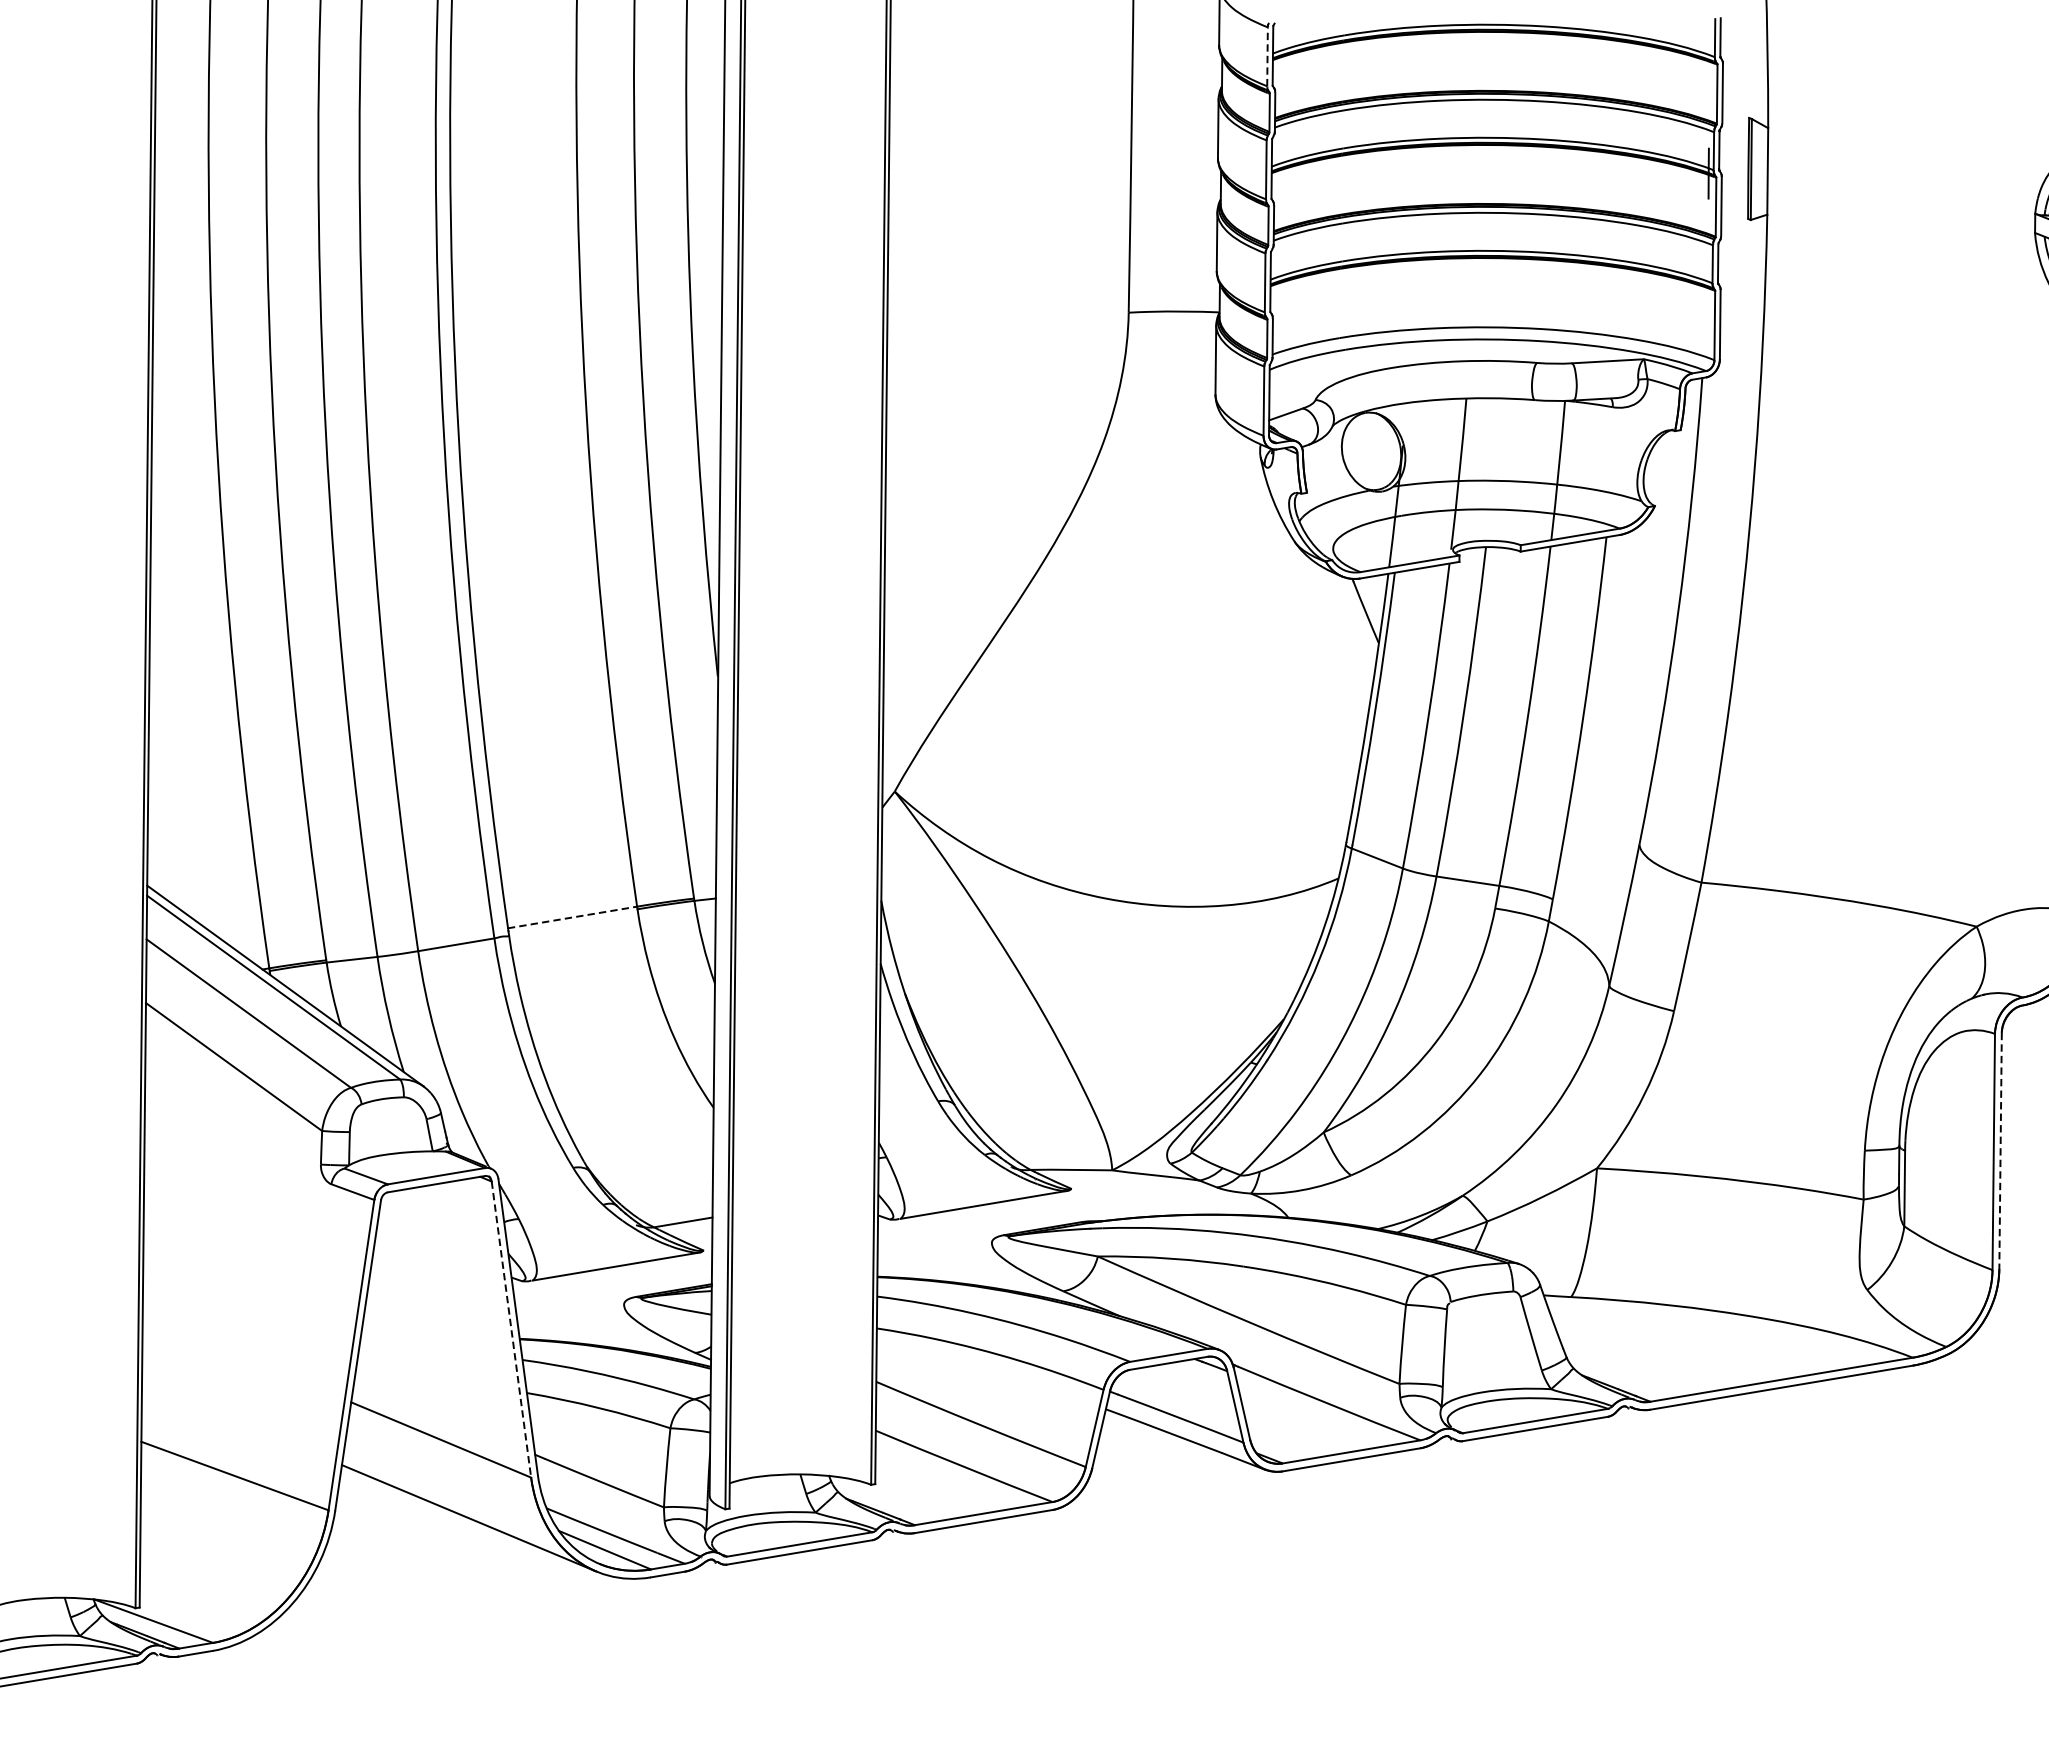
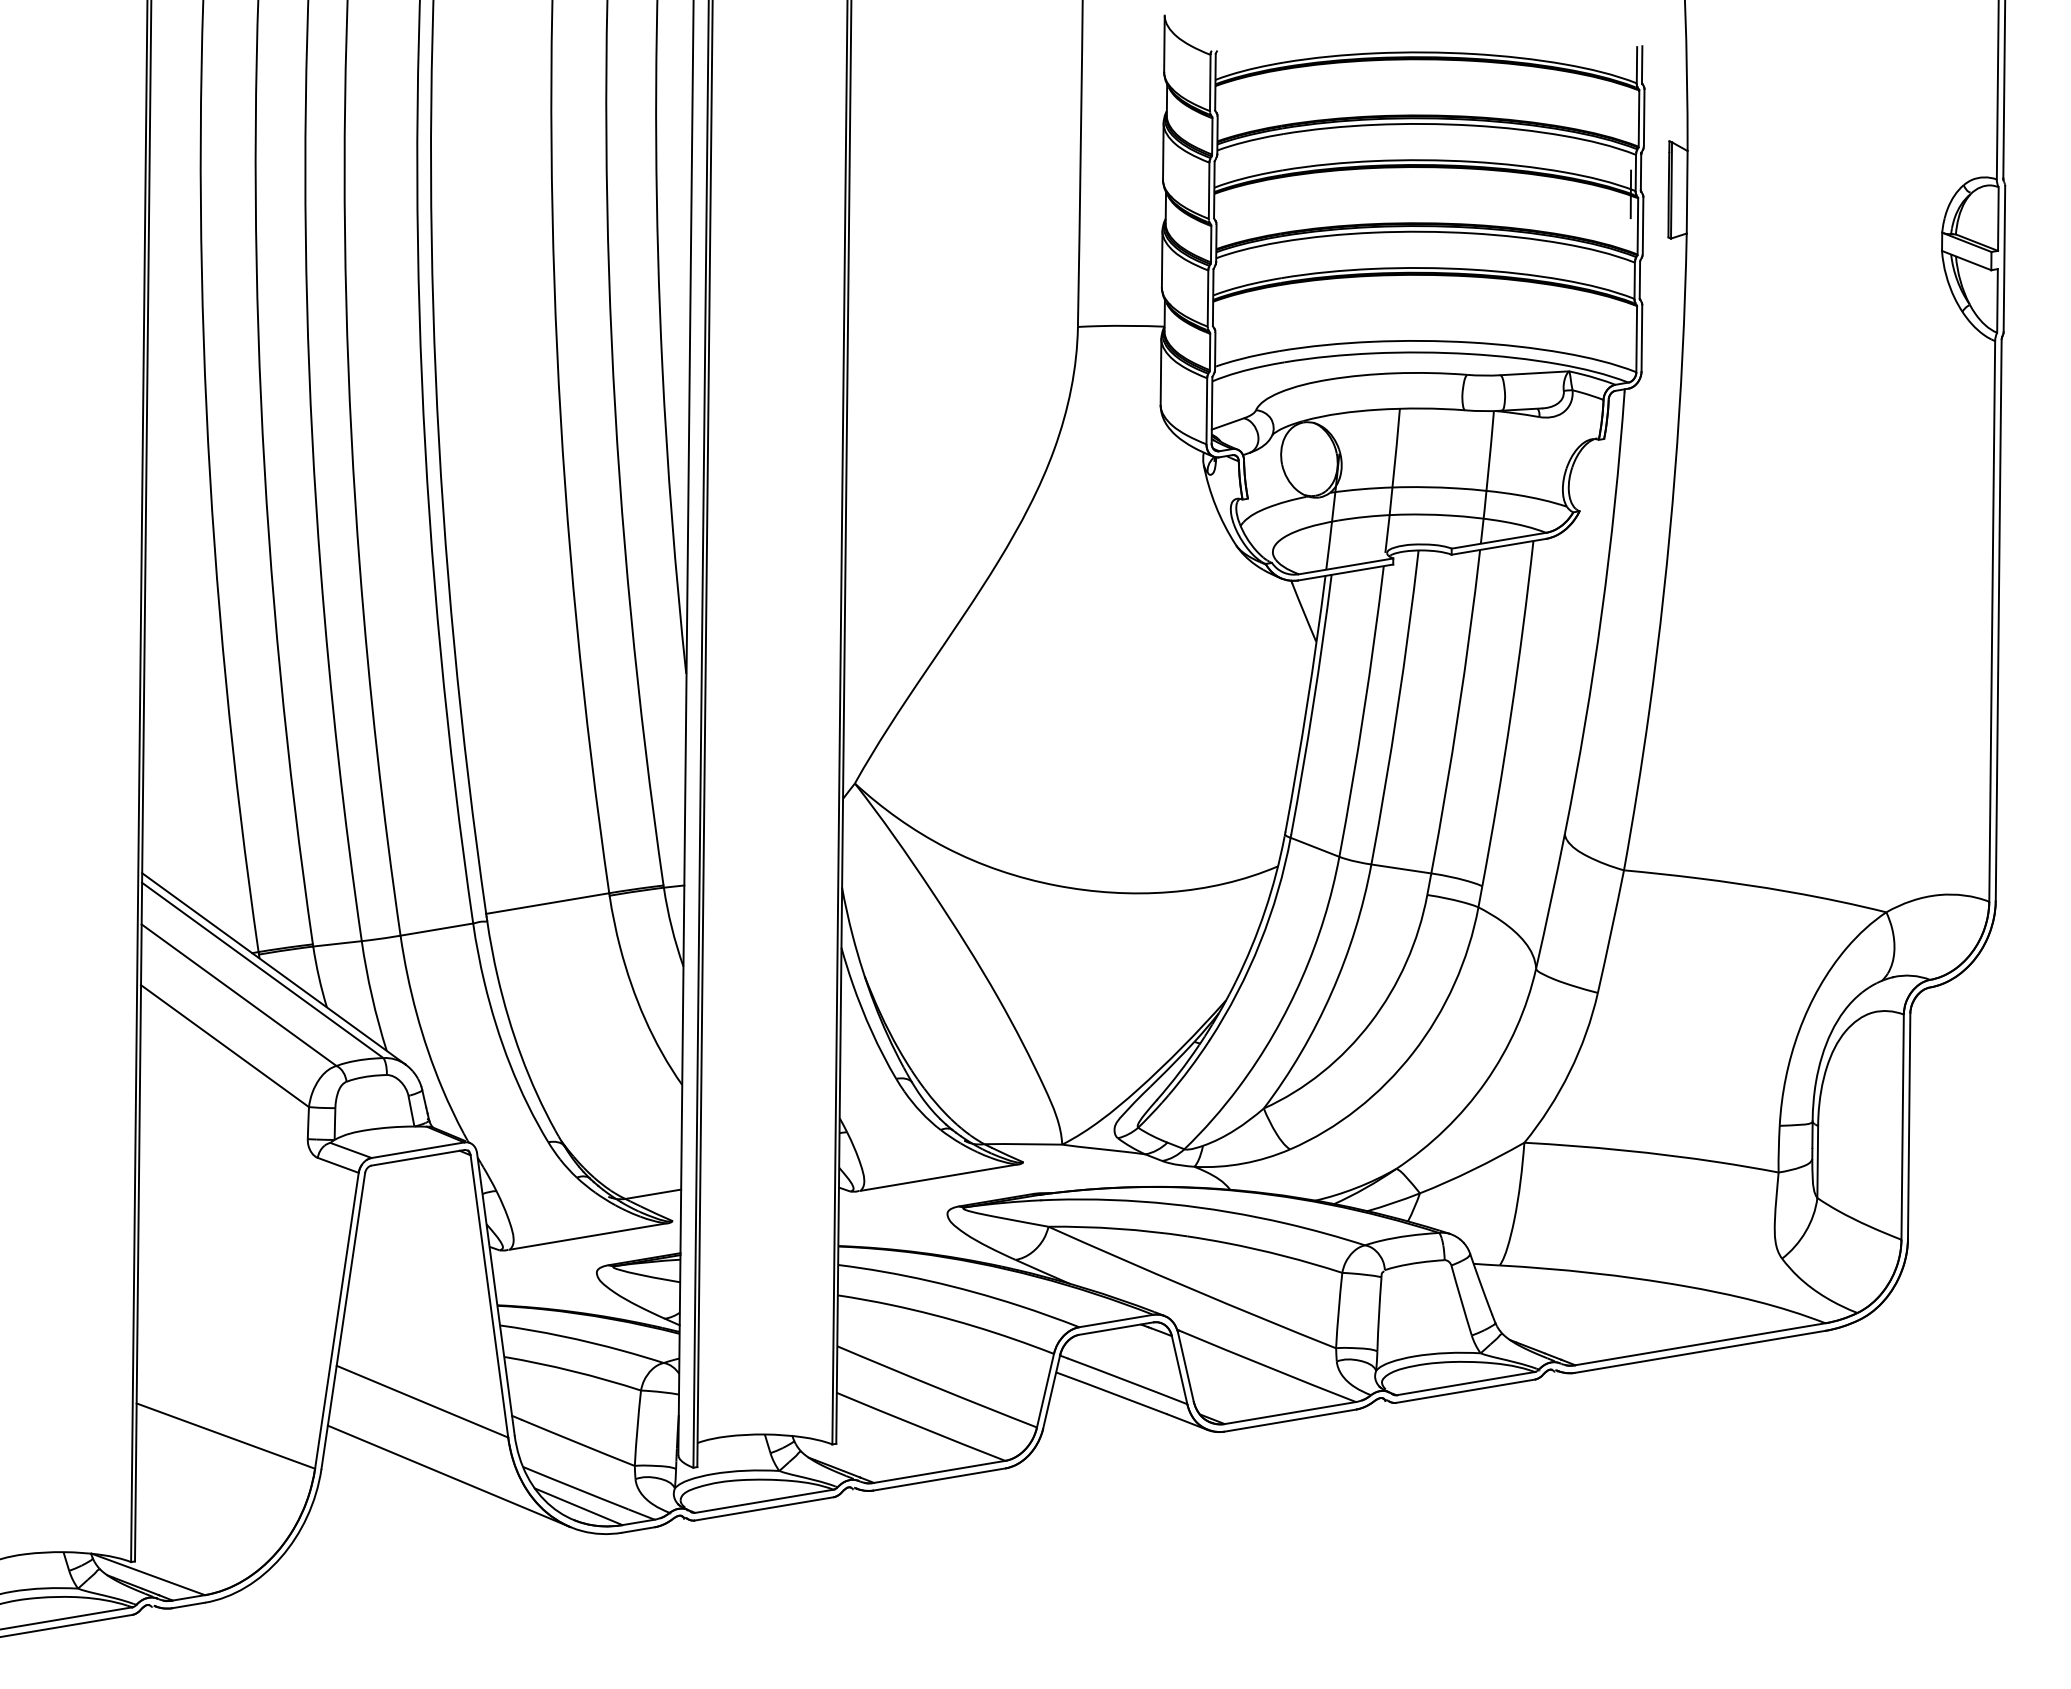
line: (1267, 56) -> (1210, 82), dashed -> solid
line: (573, 917) -> (548, 903), dashed -> solid
line: (2000, 1151) -> (1909, 1126), dashed -> solid
line: (511, 1329) -> (489, 1296), dashed -> solid

